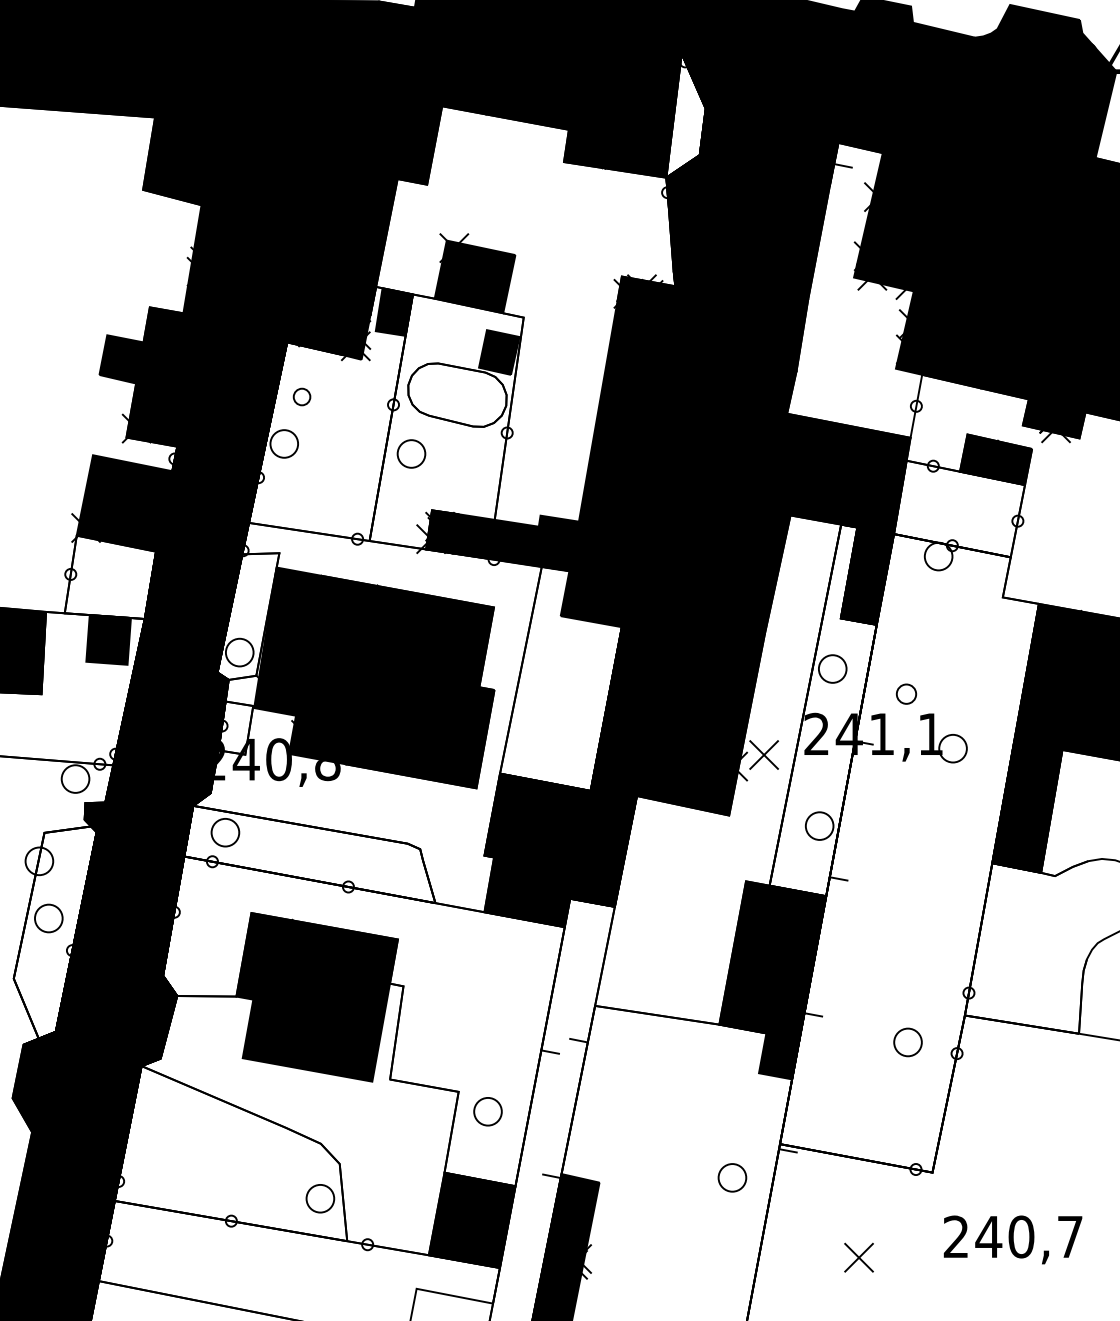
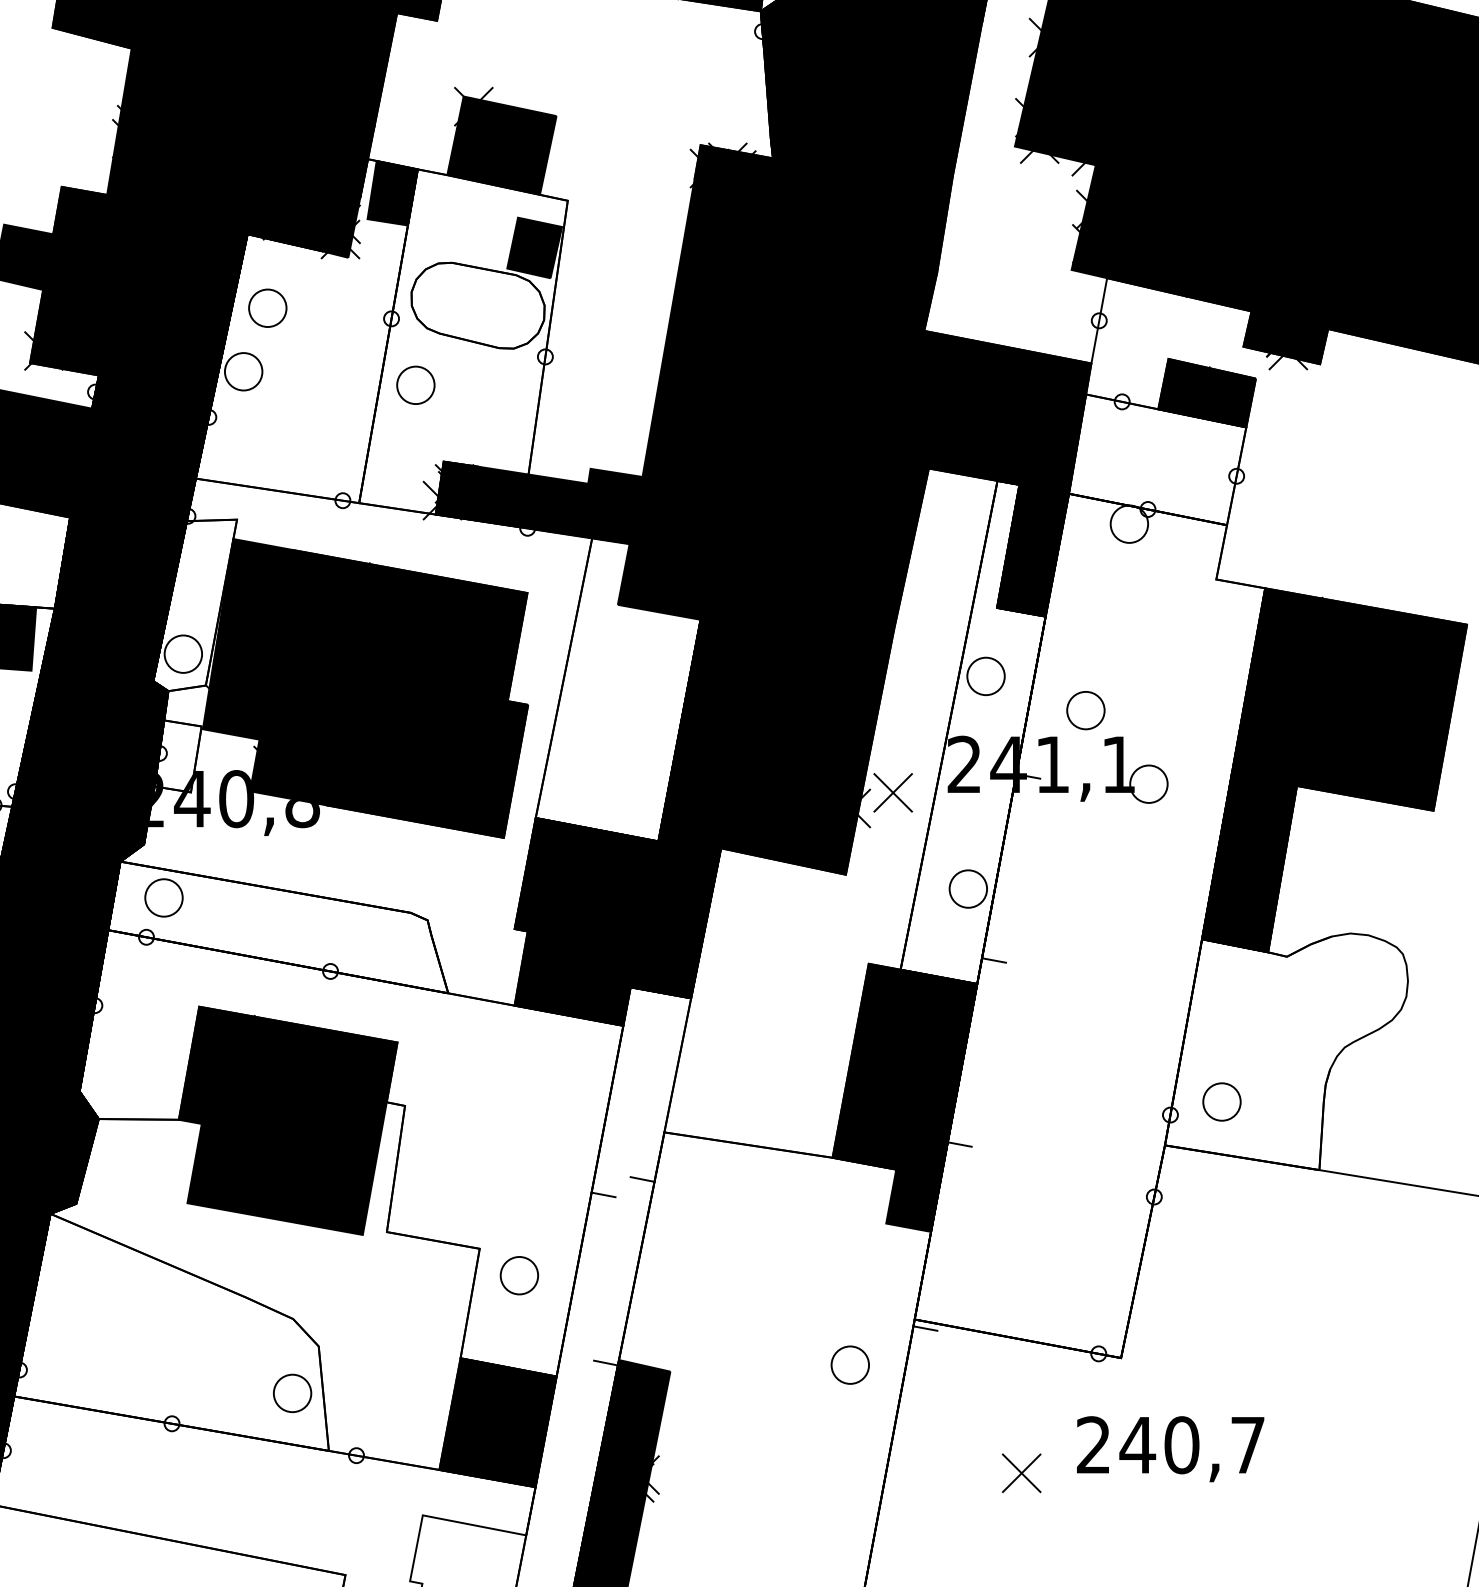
circle: (301, 396) -> (266, 307), size x1.67
circle: (906, 693) -> (1085, 709), size x1.43
circle: (907, 1042) -> (1221, 1102), moved
text: (1012, 1239) -> (1169, 1448), moved

